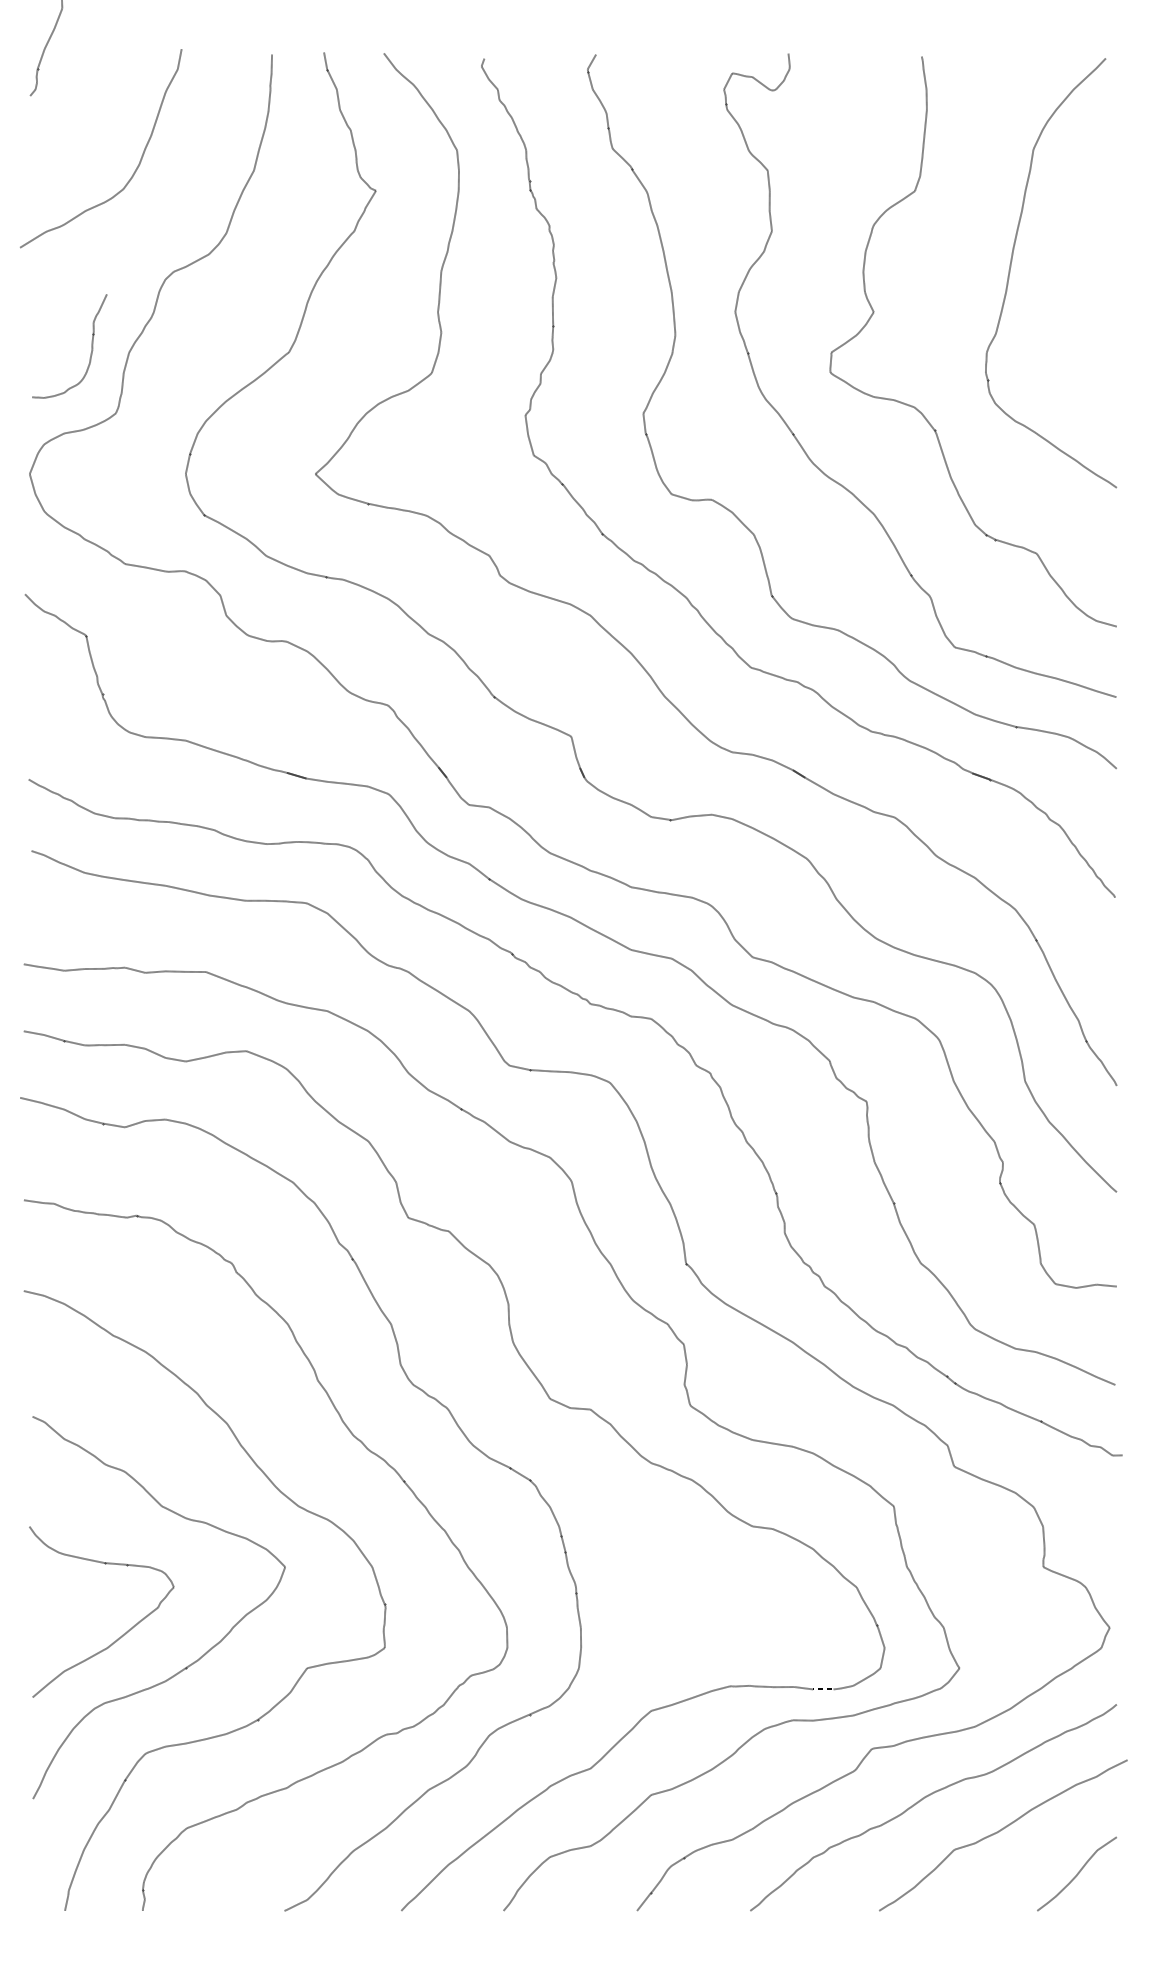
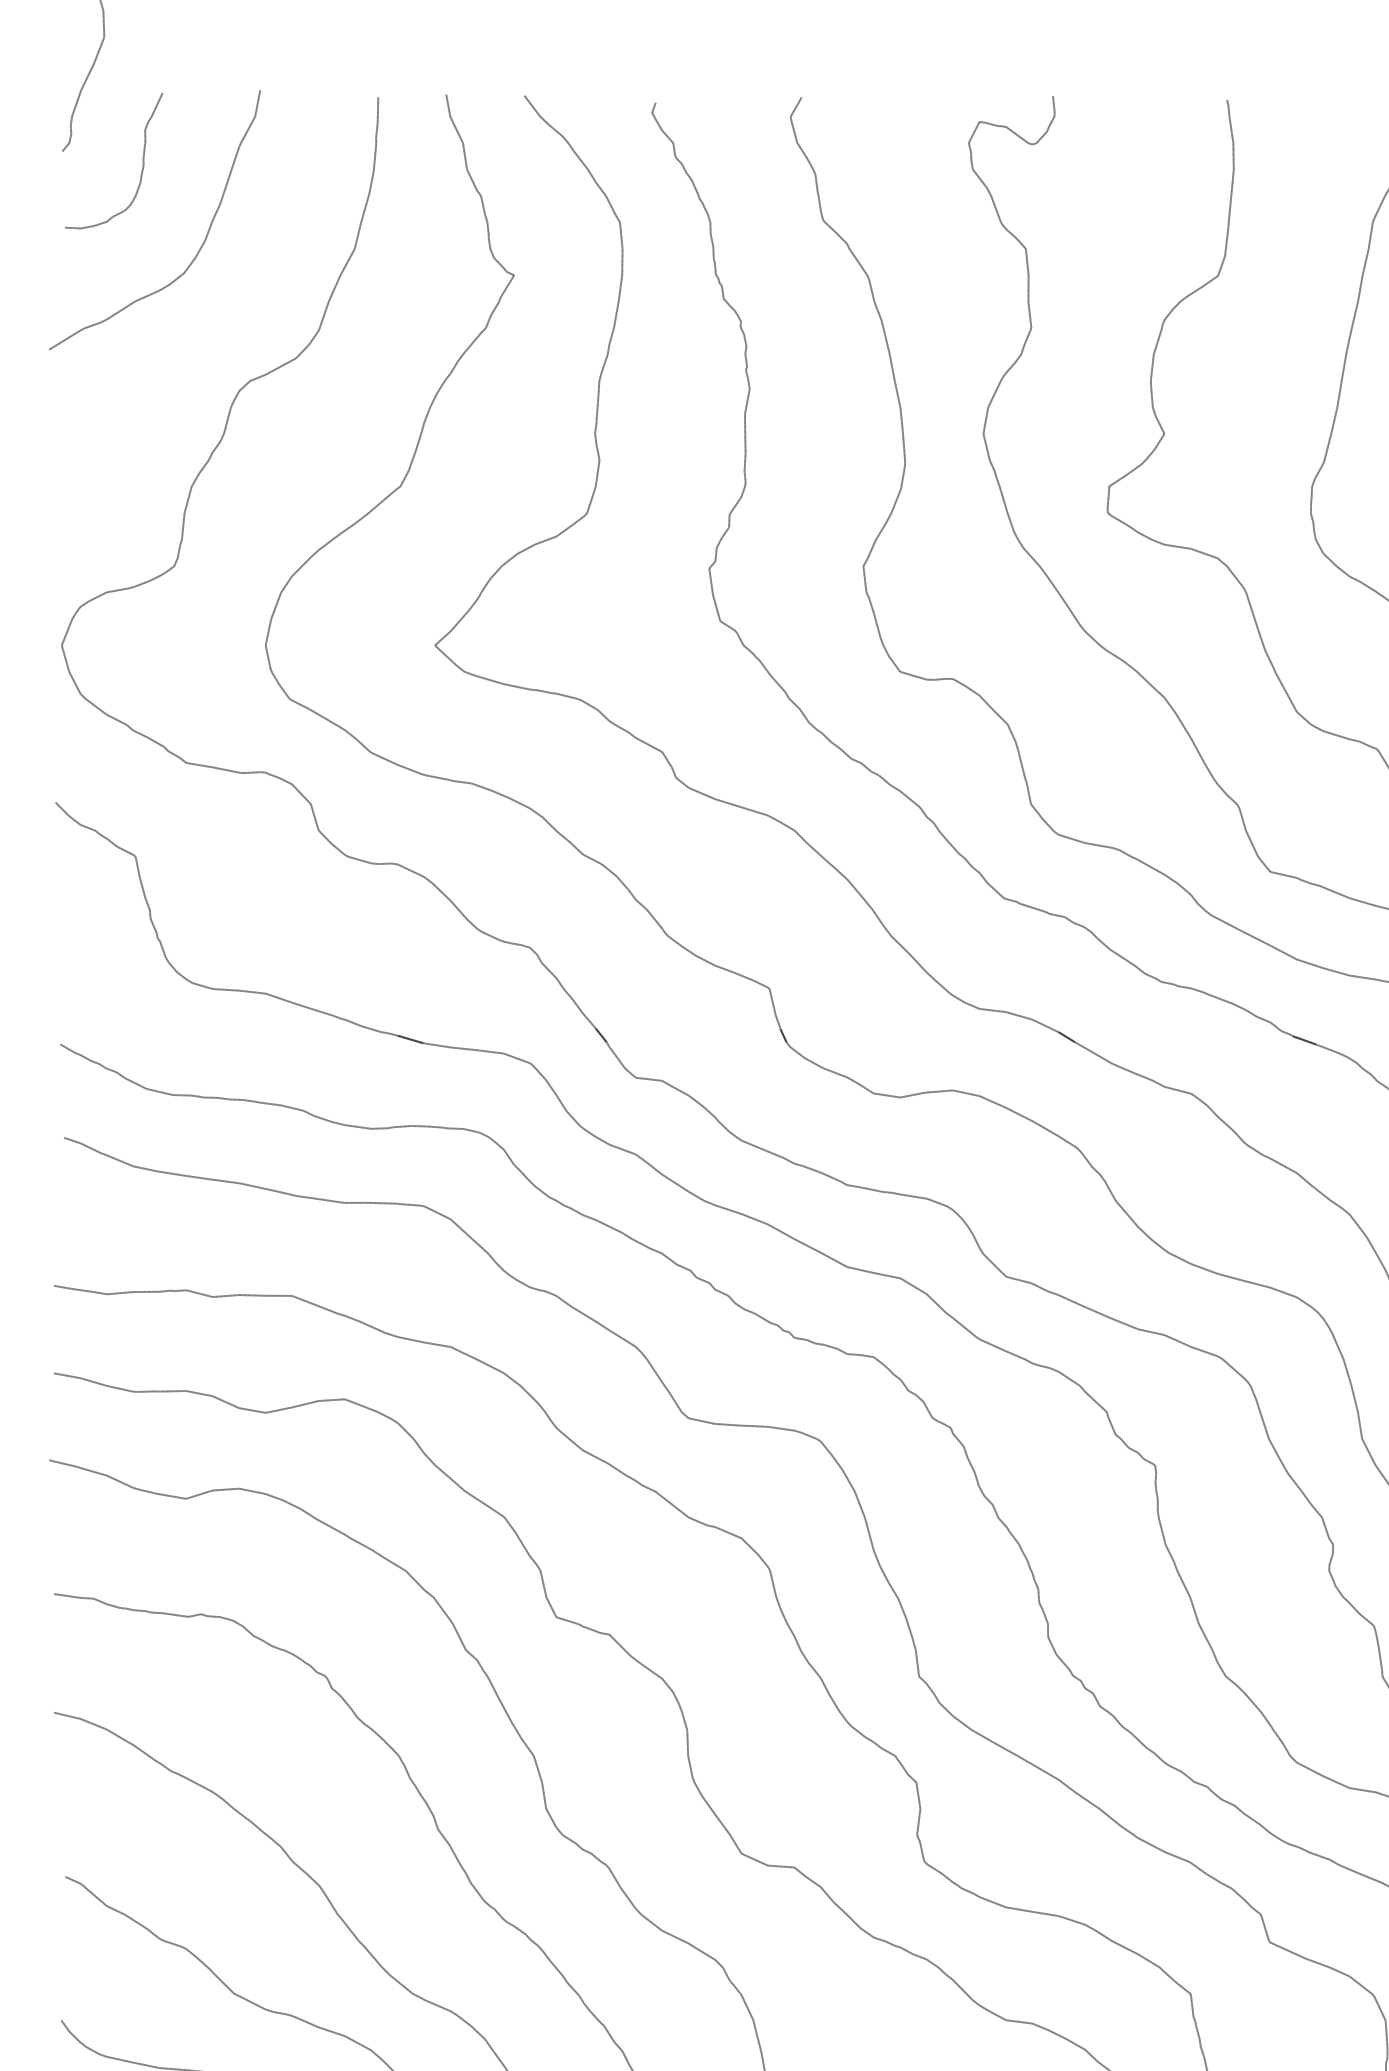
curve: (91, 346) -> (142, 161), moved

